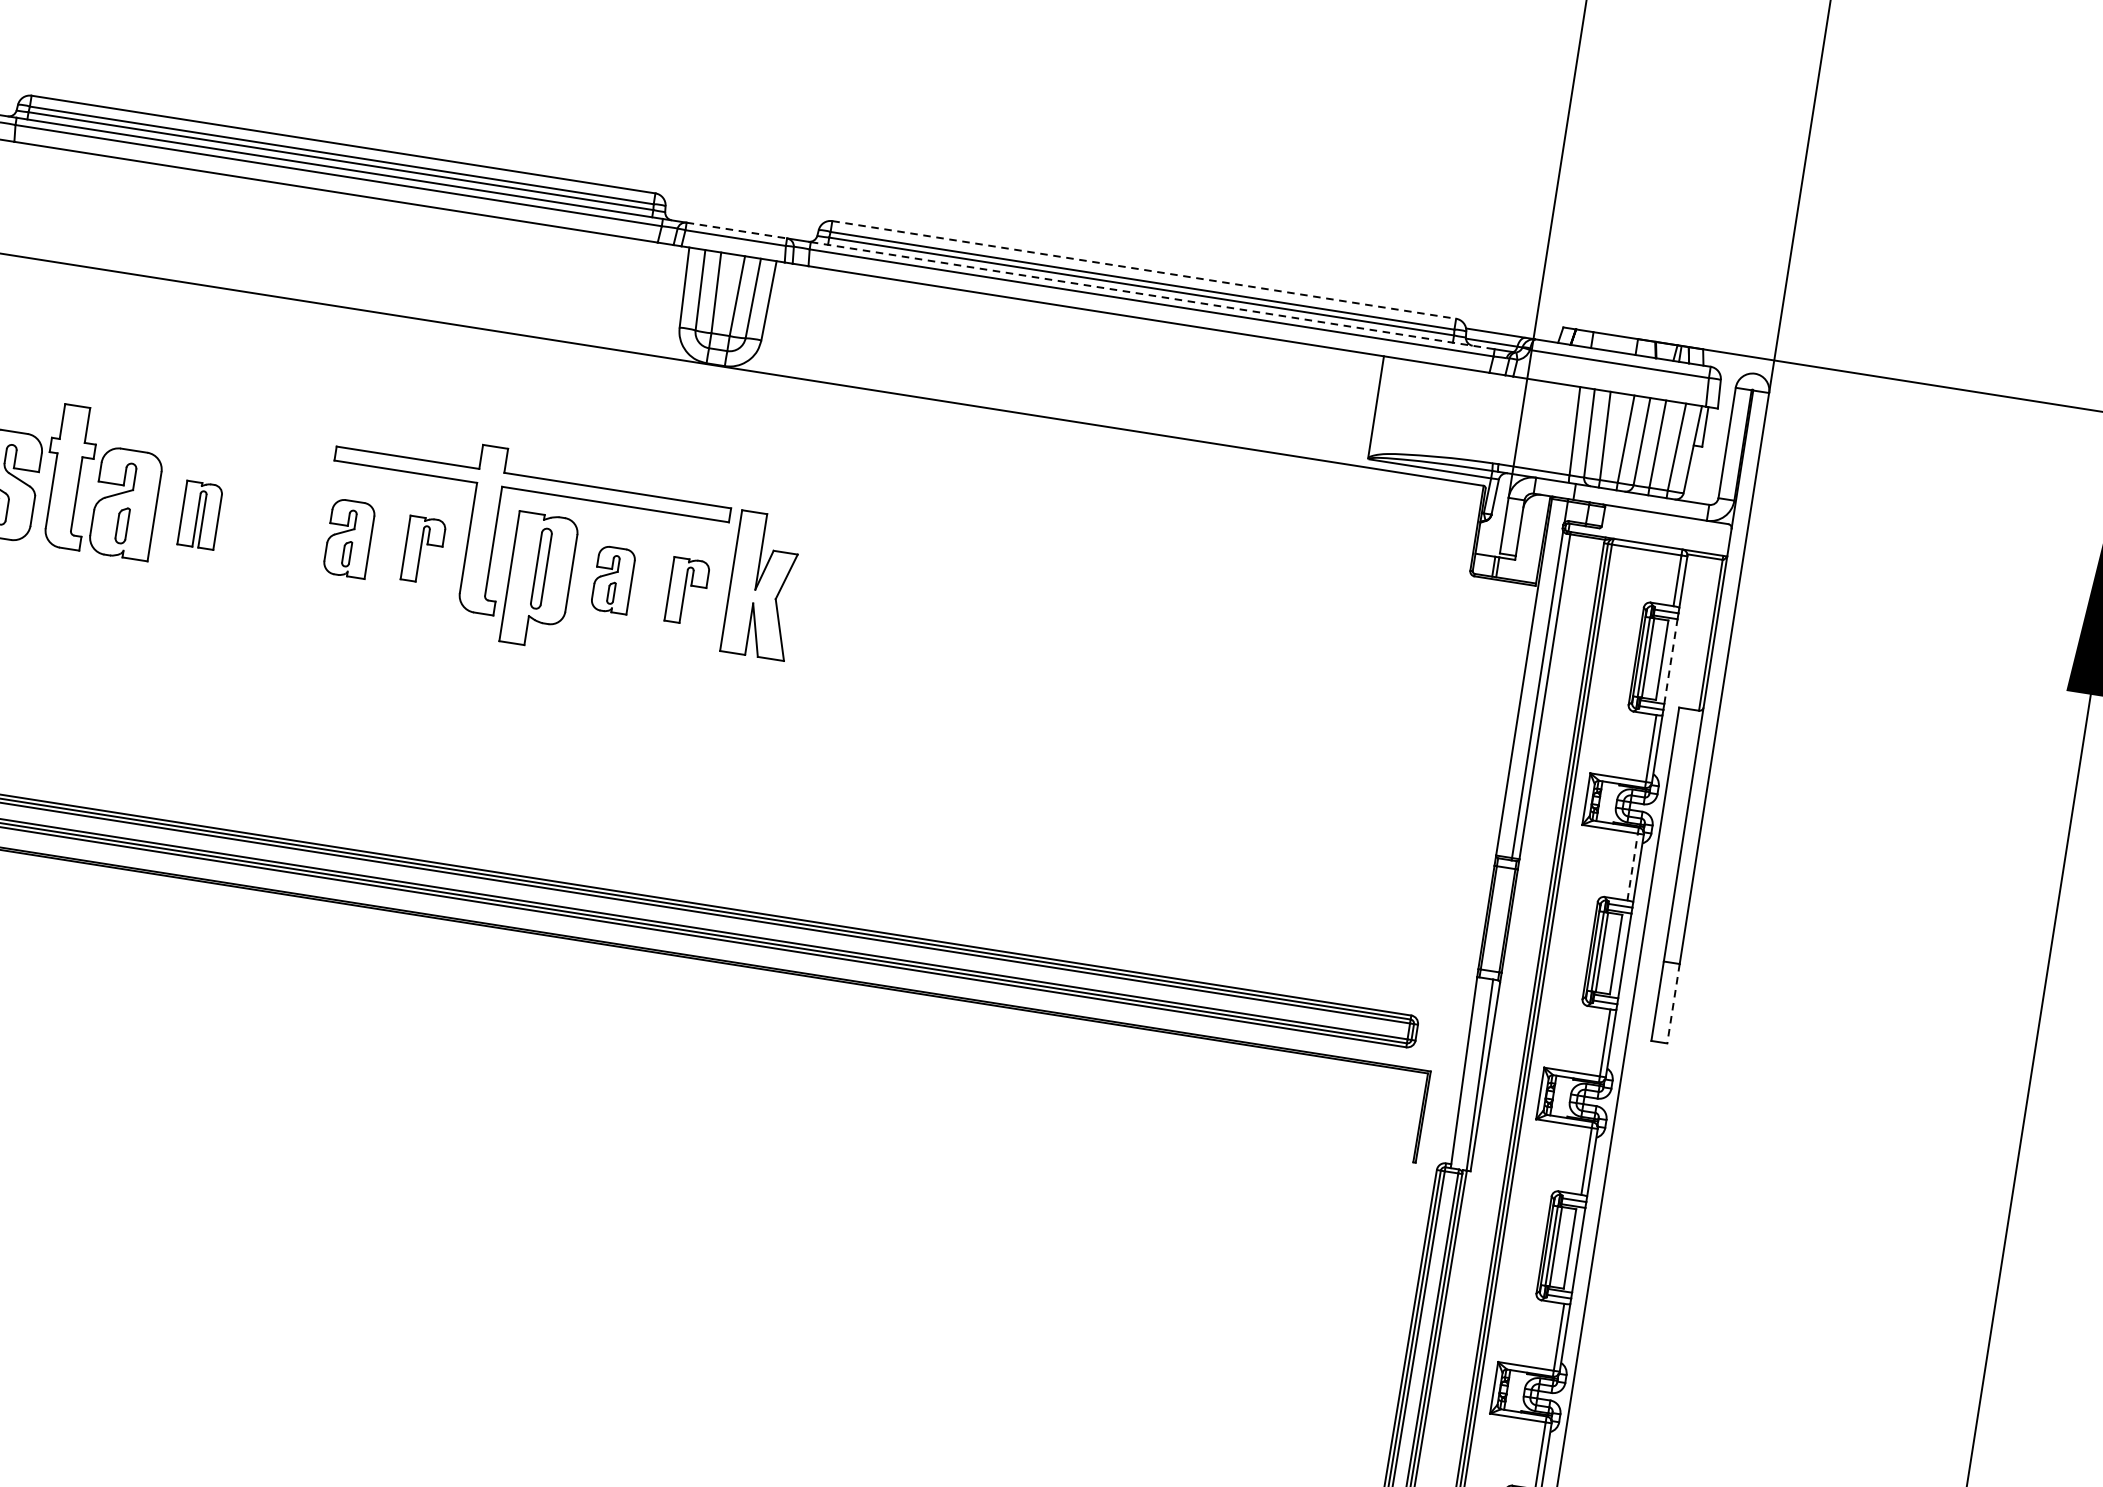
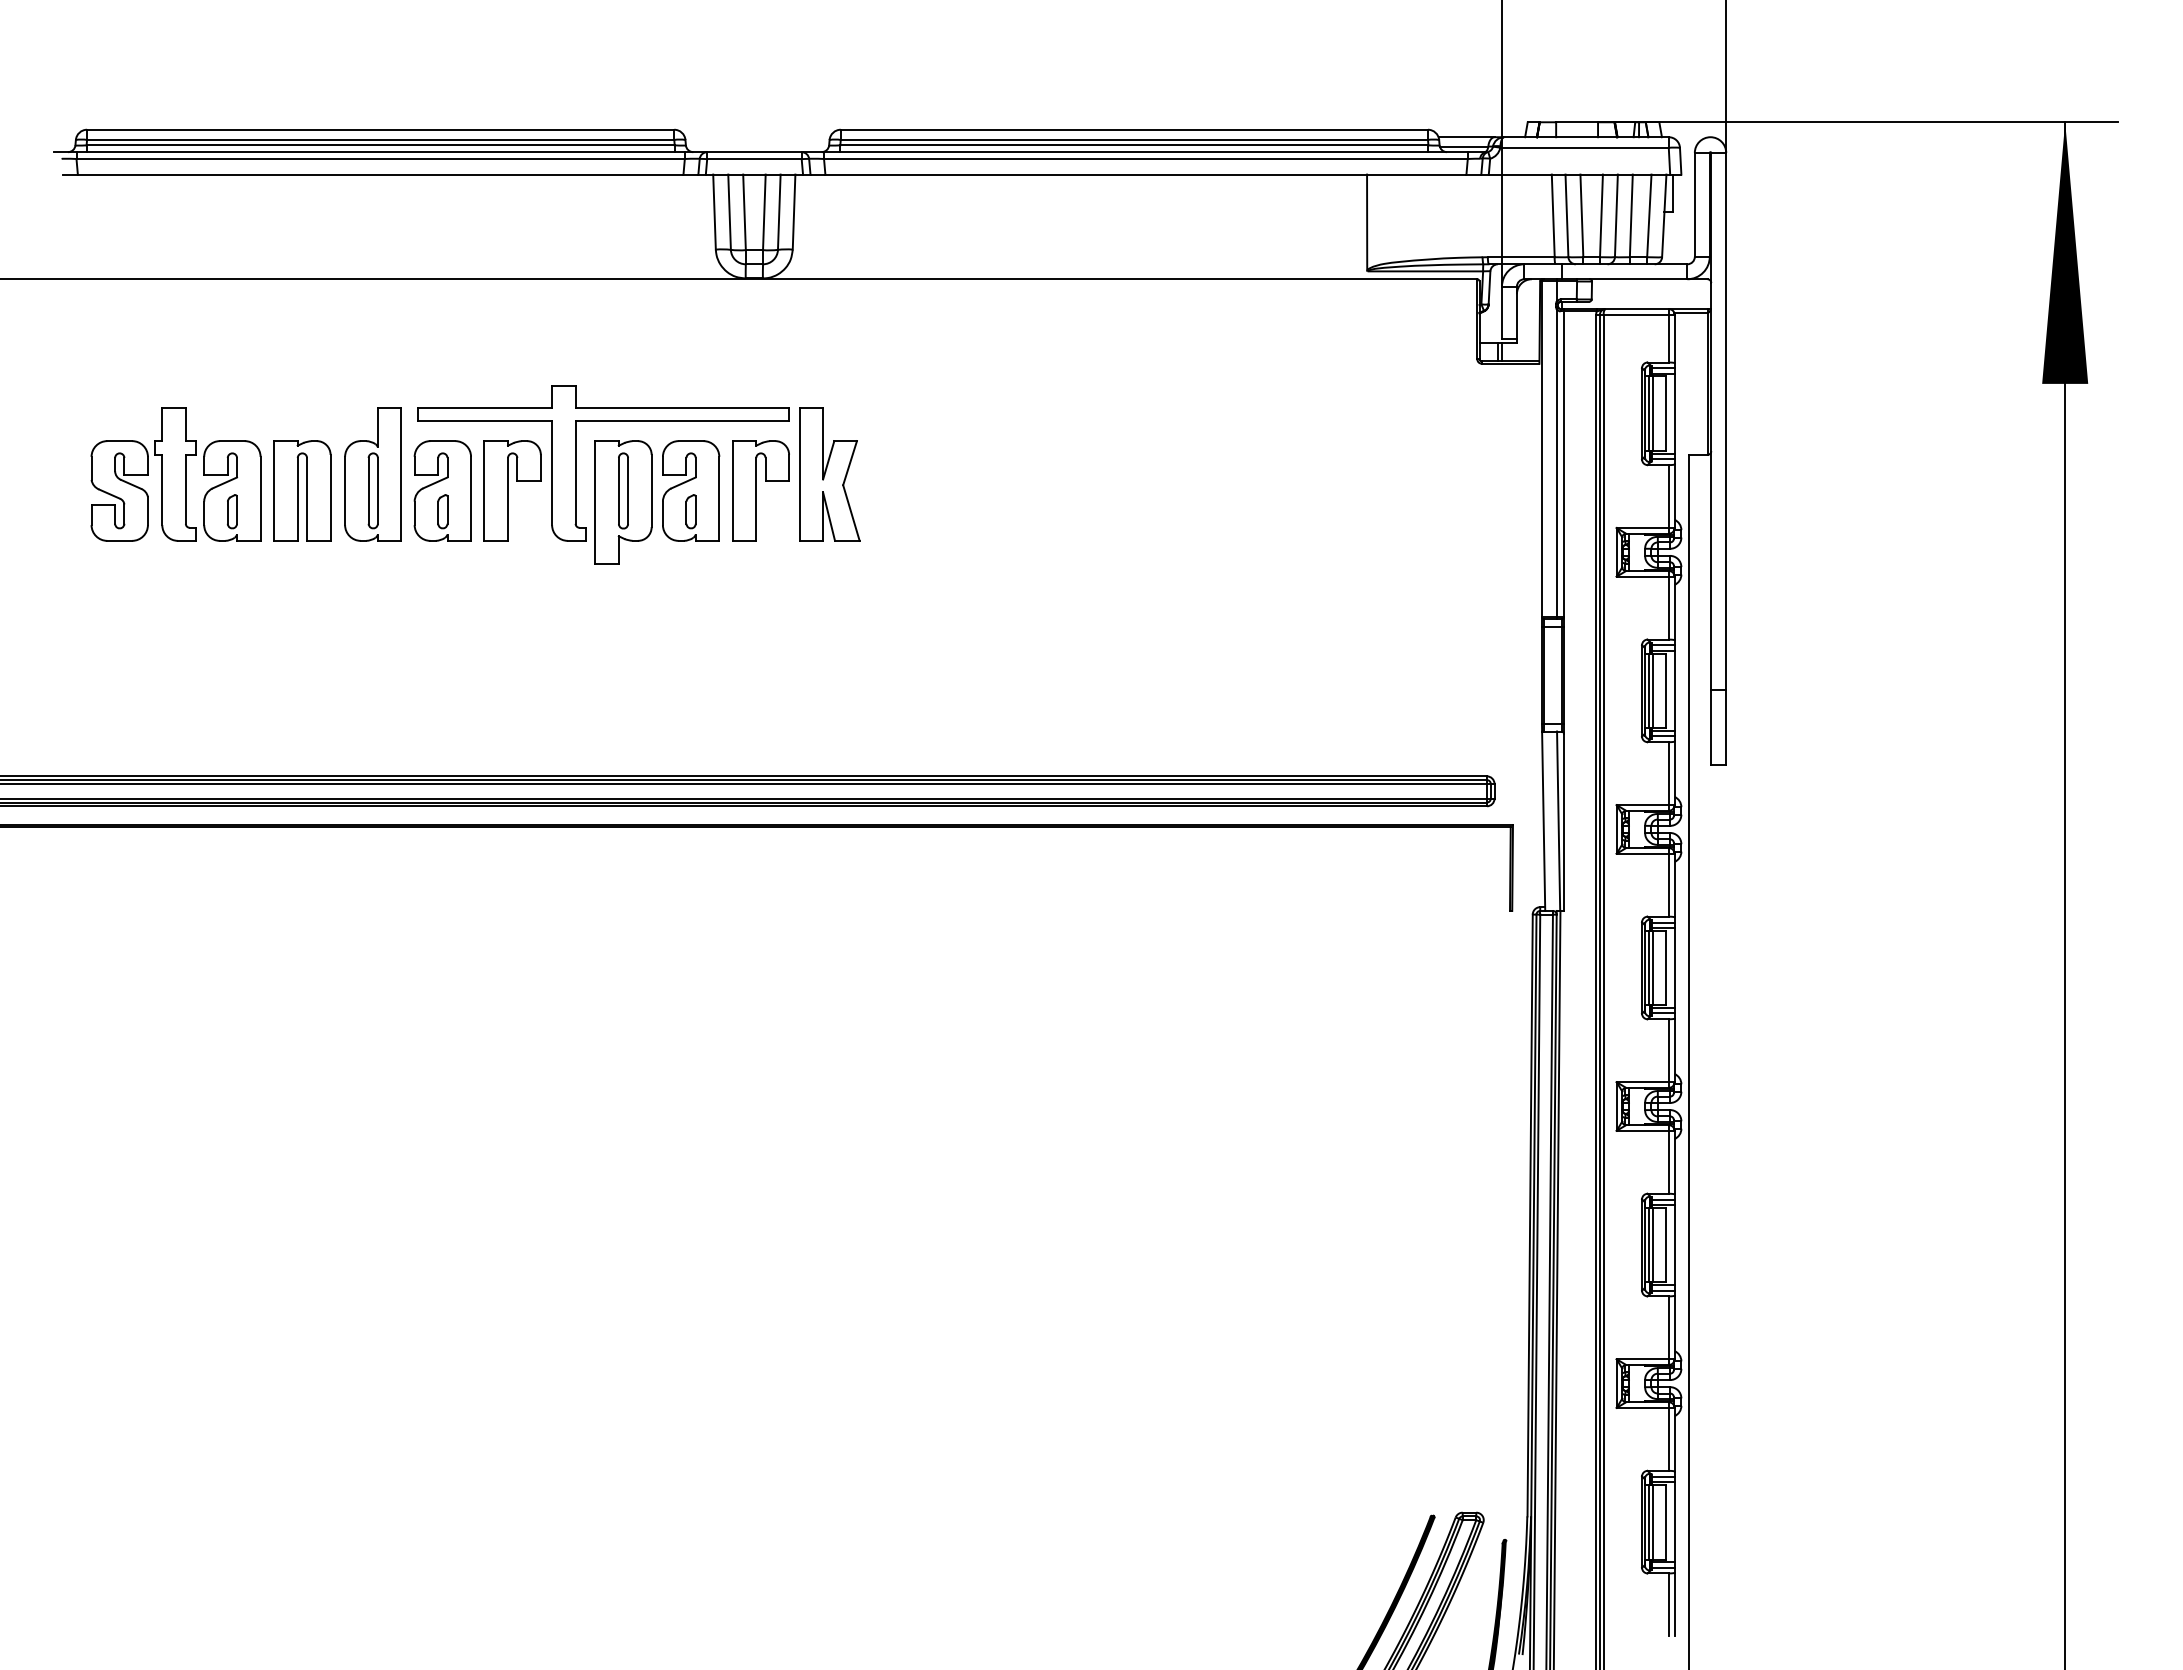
line: (736, 230) -> (754, 152), dashed -> solid
line: (1144, 269) -> (1134, 129), dashed -> solid
line: (1152, 295) -> (1145, 152), dashed -> solid
part: (277, 509) -> (372, 474), added
part: (200, 514) -> (302, 490), size x1.67
part: (349, 538) -> (442, 490), size x1.43
part: (423, 549) -> (512, 490), size x1.67
part: (613, 579) -> (691, 490), size x1.67
part: (687, 590) -> (760, 490), size x1.67
line: (1670, 661) -> (1674, 413), dashed -> solid
line: (1633, 866) -> (1669, 607), dashed -> solid
line: (1673, 1004) -> (1726, 728), dashed -> solid

